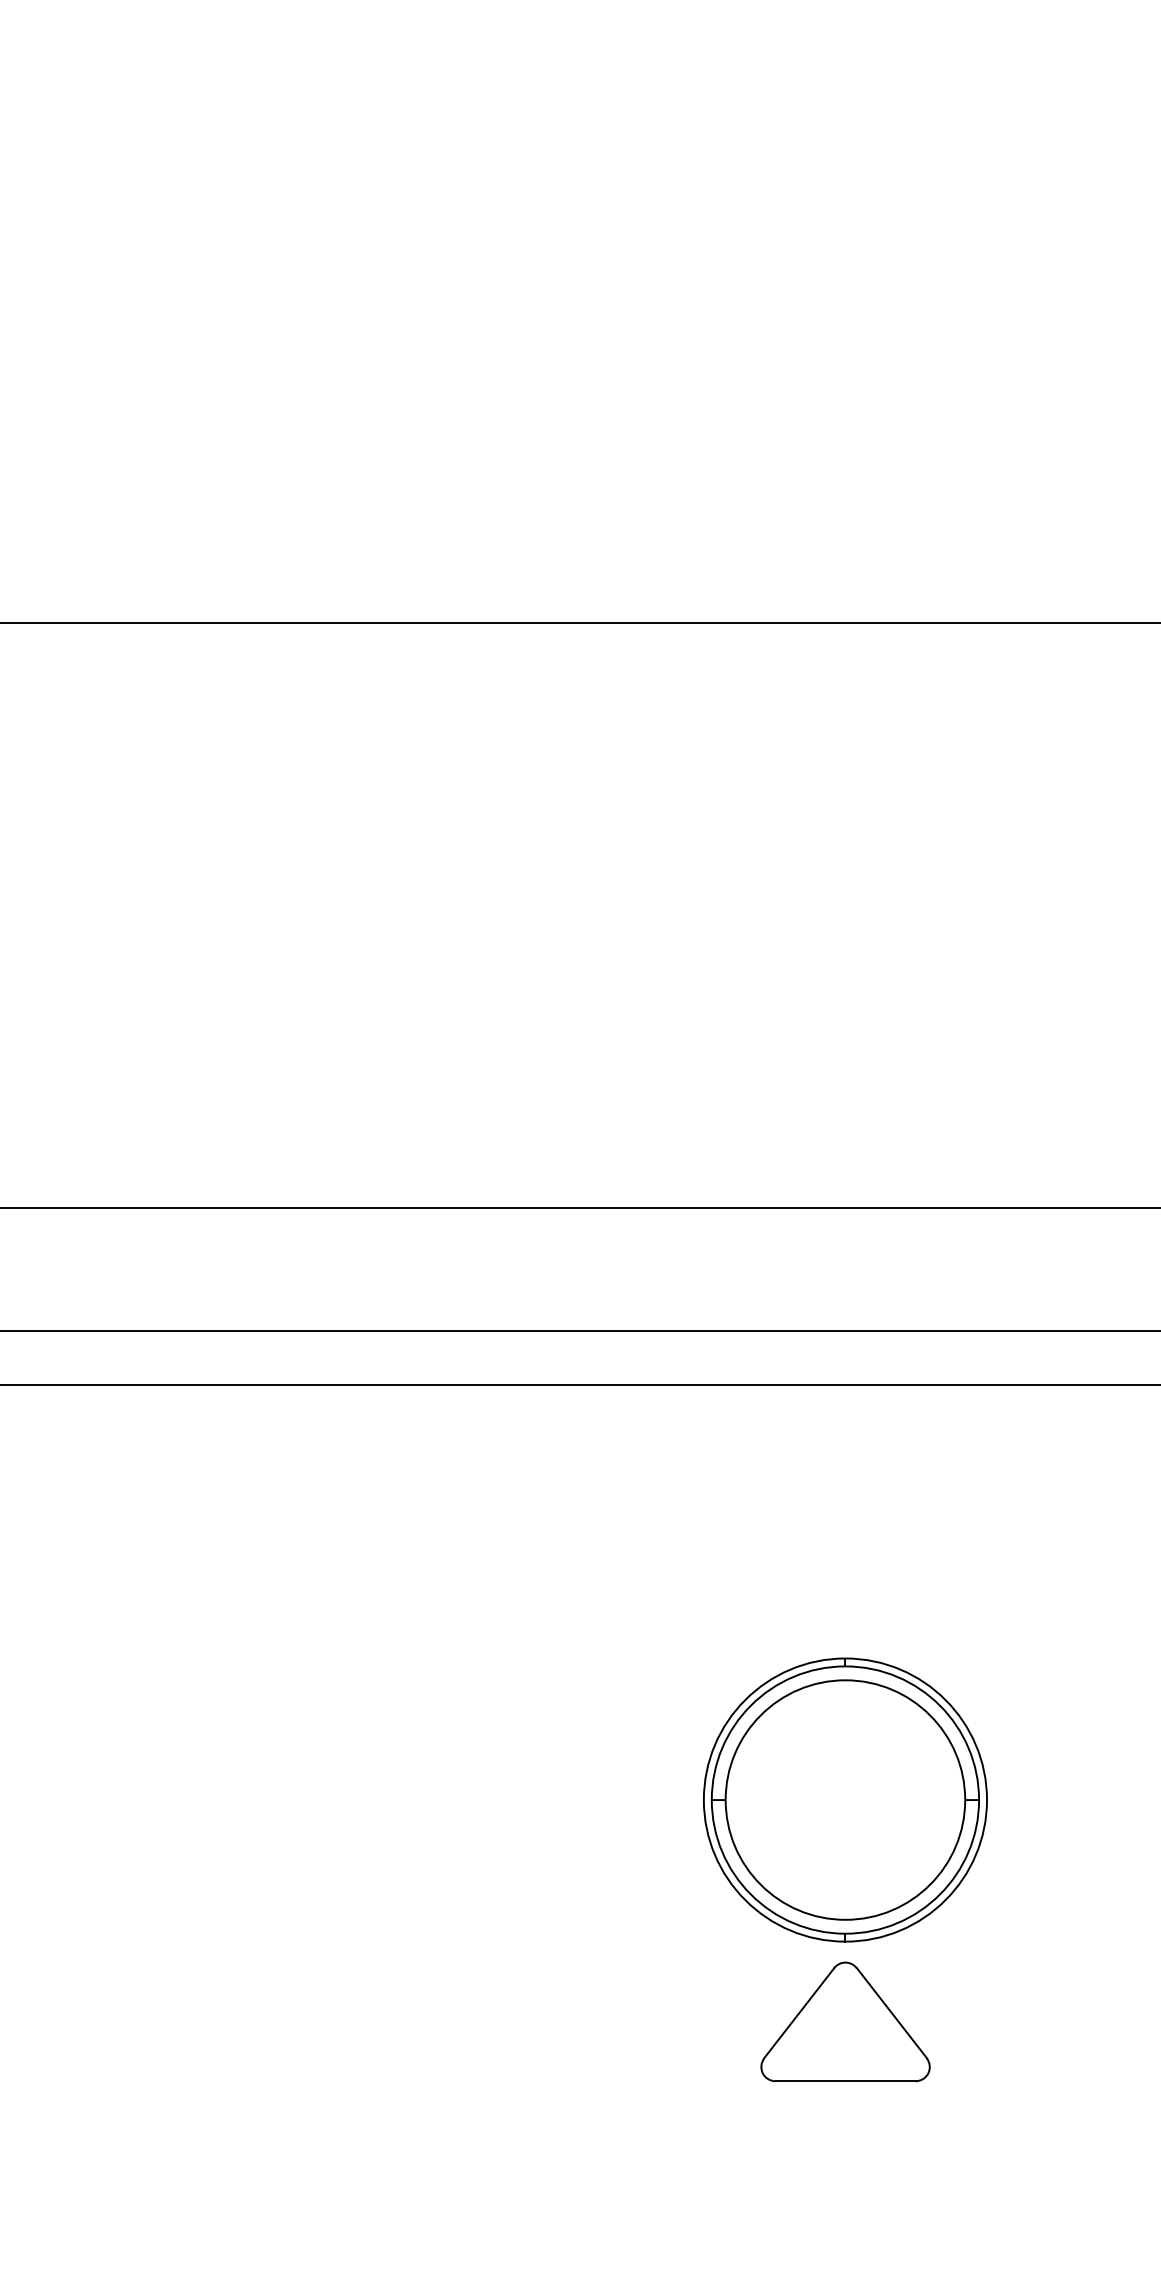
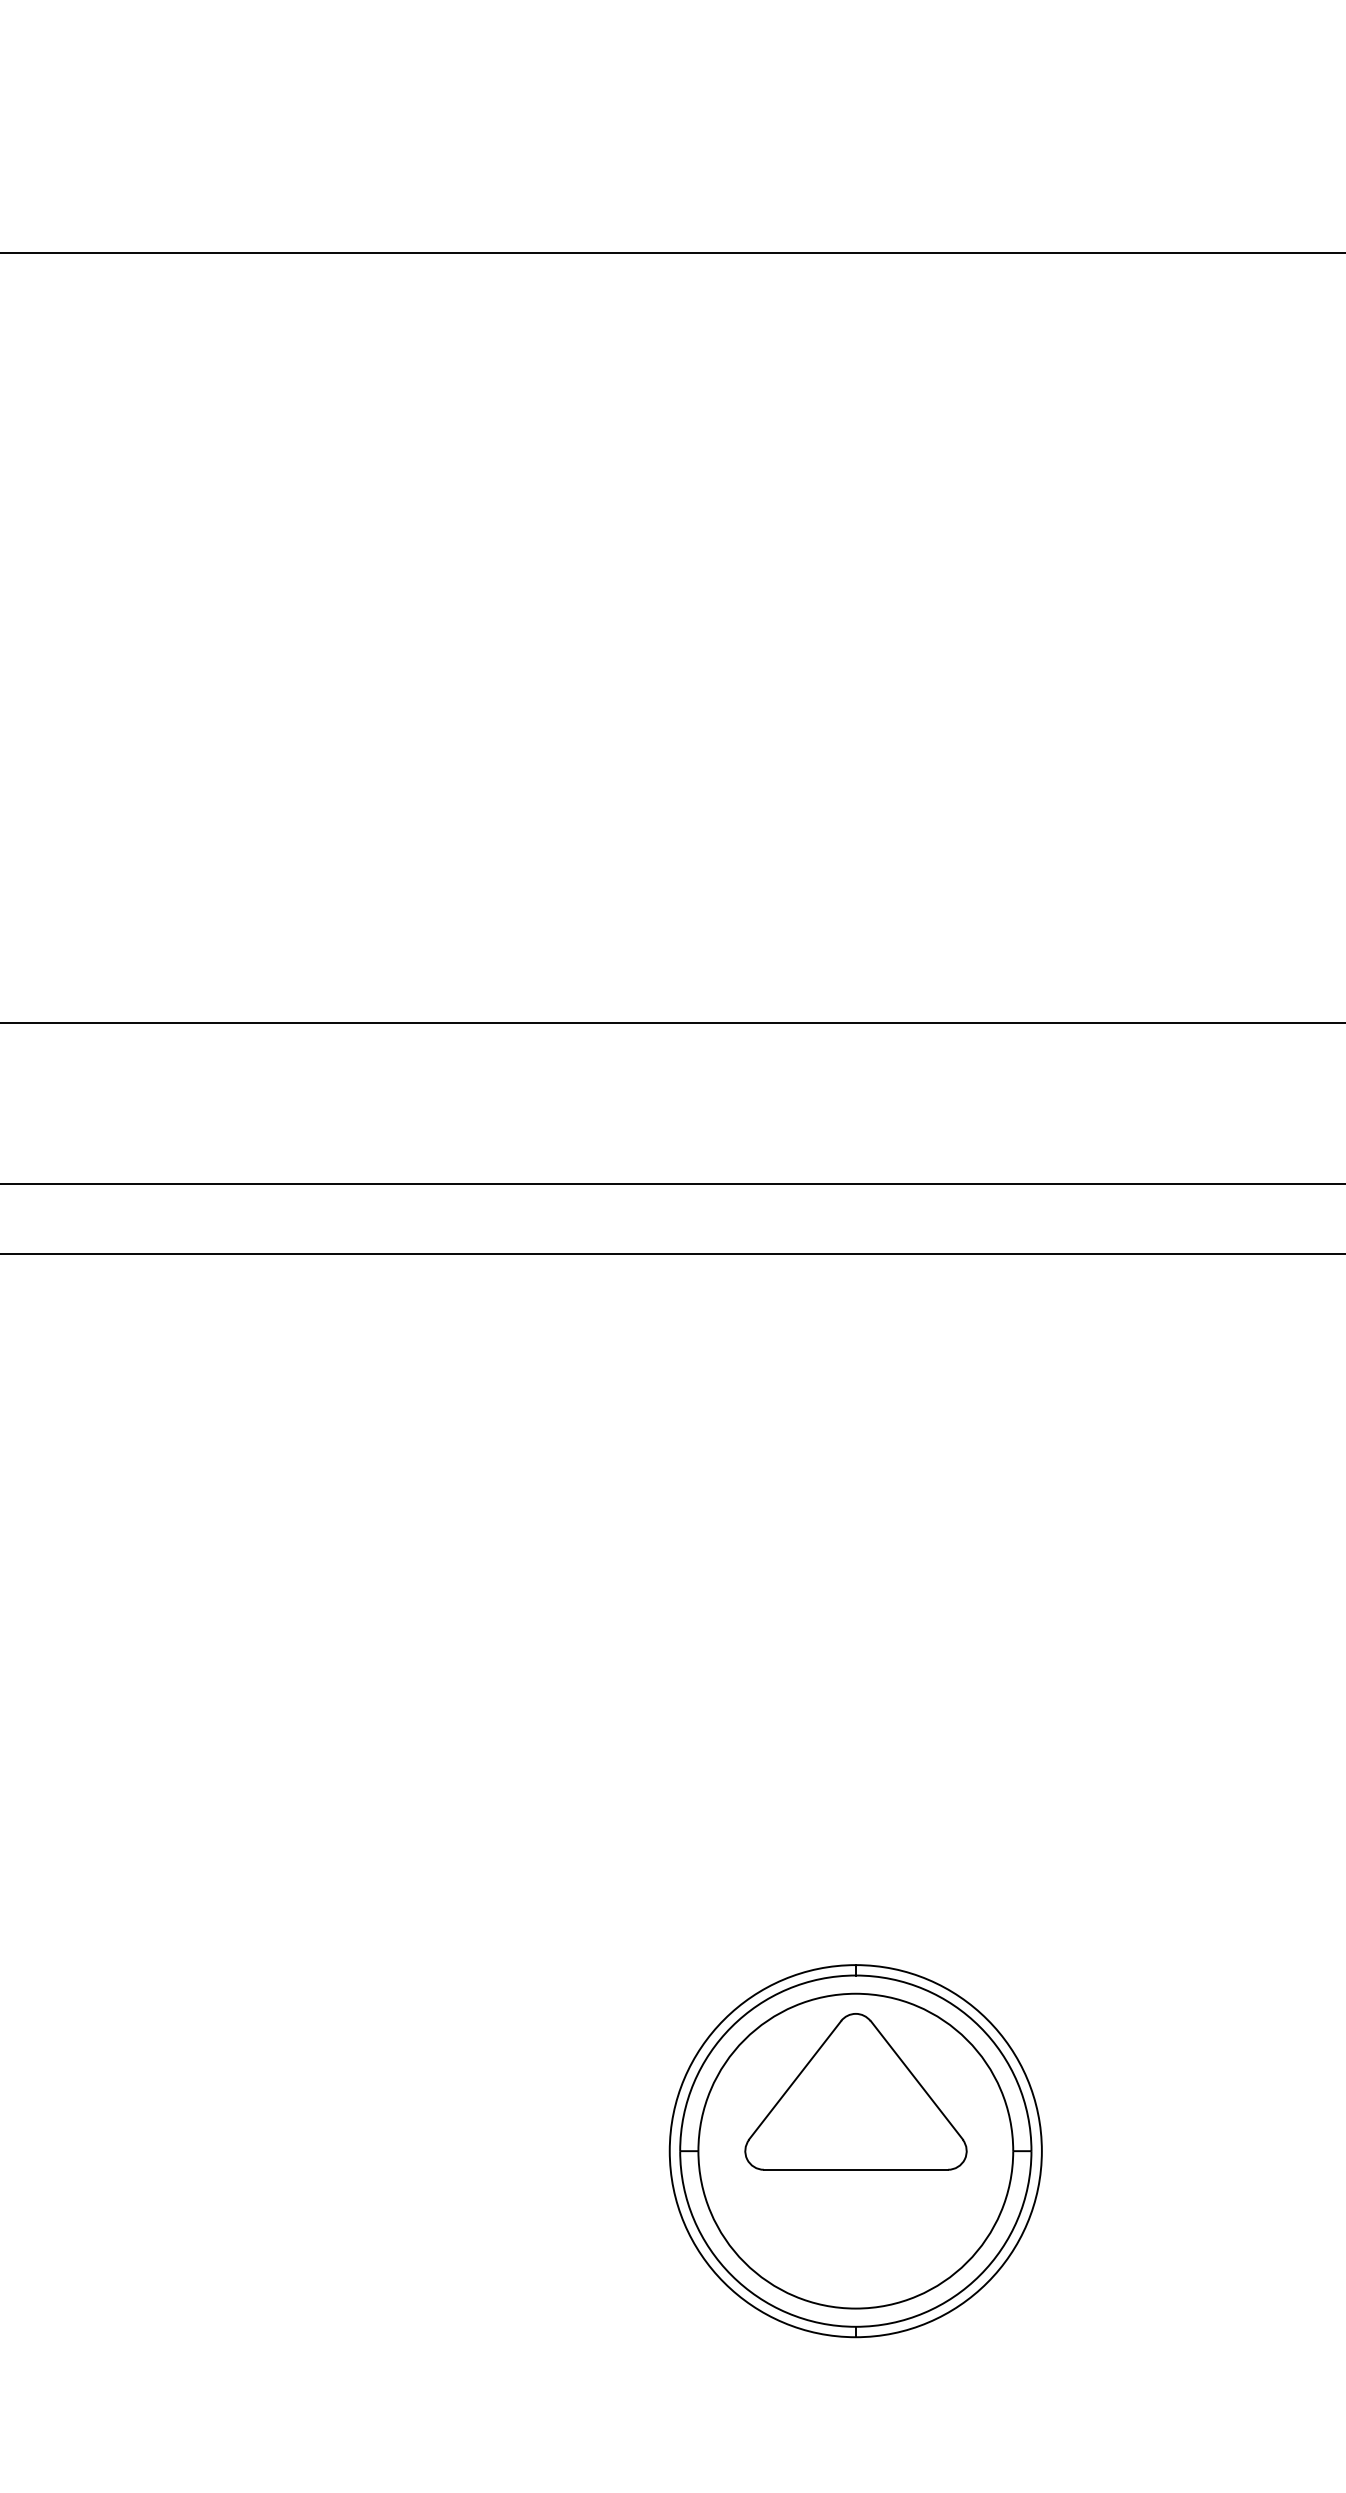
part: (845, 1799) -> (855, 2150), moved

